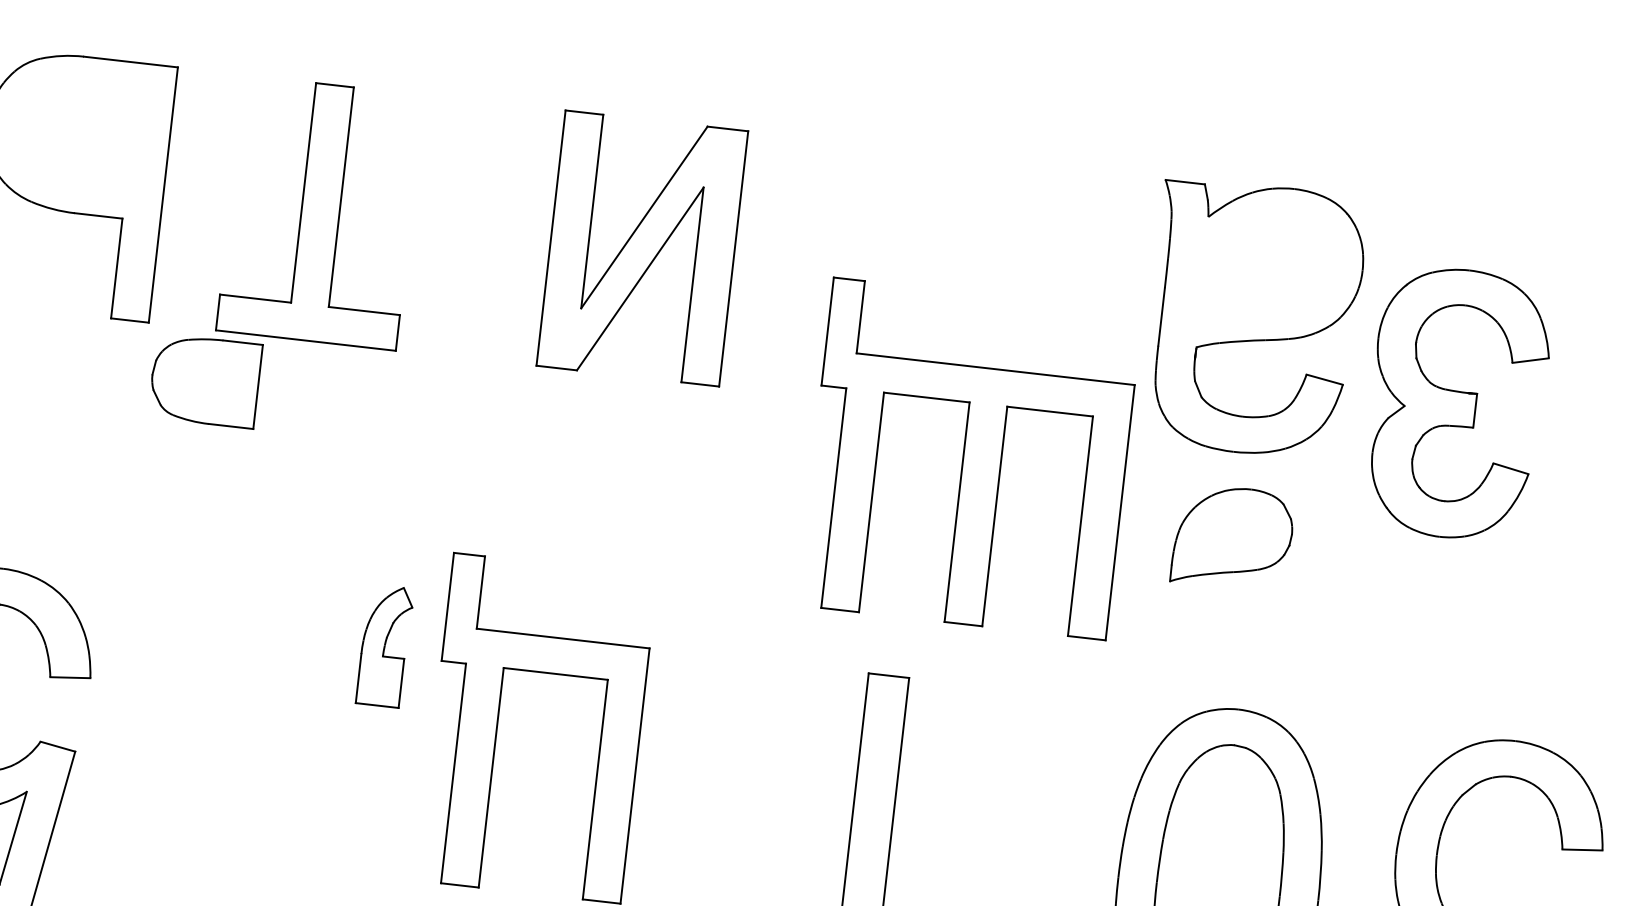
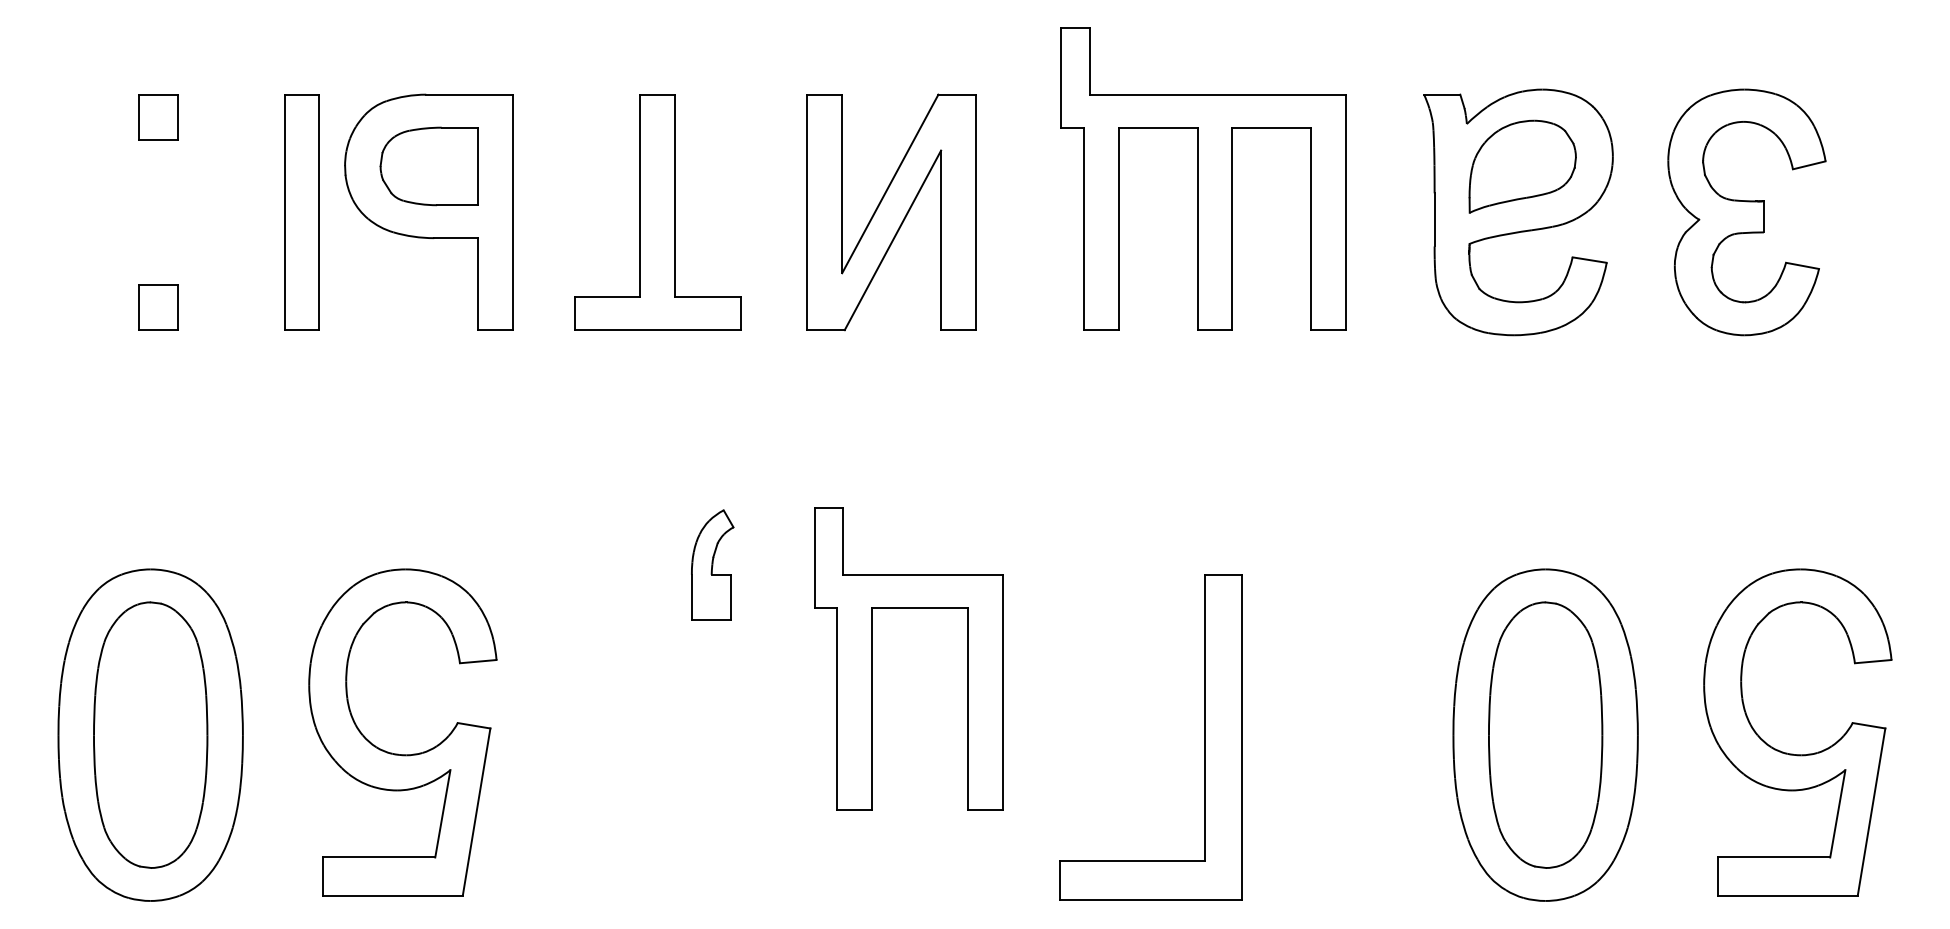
part: (642, 248) -> (891, 212), moved
part: (204, 380) -> (428, 166), moved
part: (1456, 403) -> (1746, 212), moved
part: (969, 458) -> (1203, 178), moved
part: (1232, 537) -> (1522, 166), moved
part: (385, 645) -> (712, 564), moved

